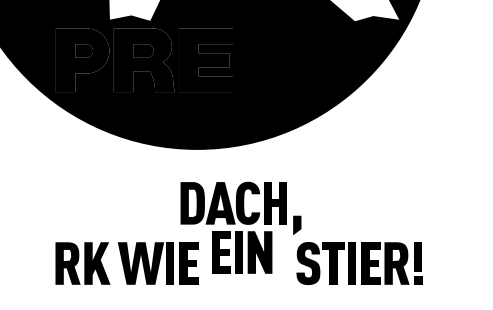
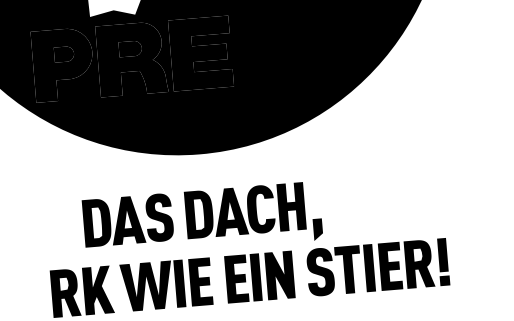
part: (128, 202) -> (127, 219), added
part: (242, 252) -> (260, 277), moved
part: (359, 263) -> (377, 267), moved

